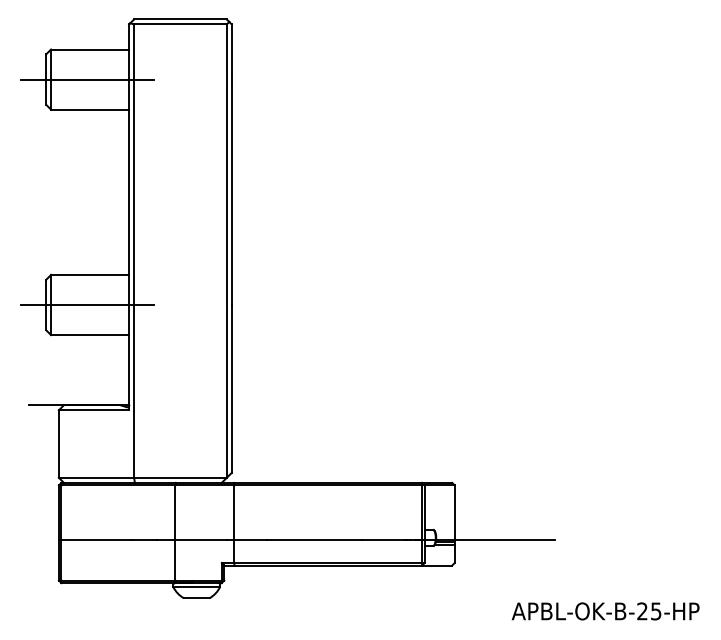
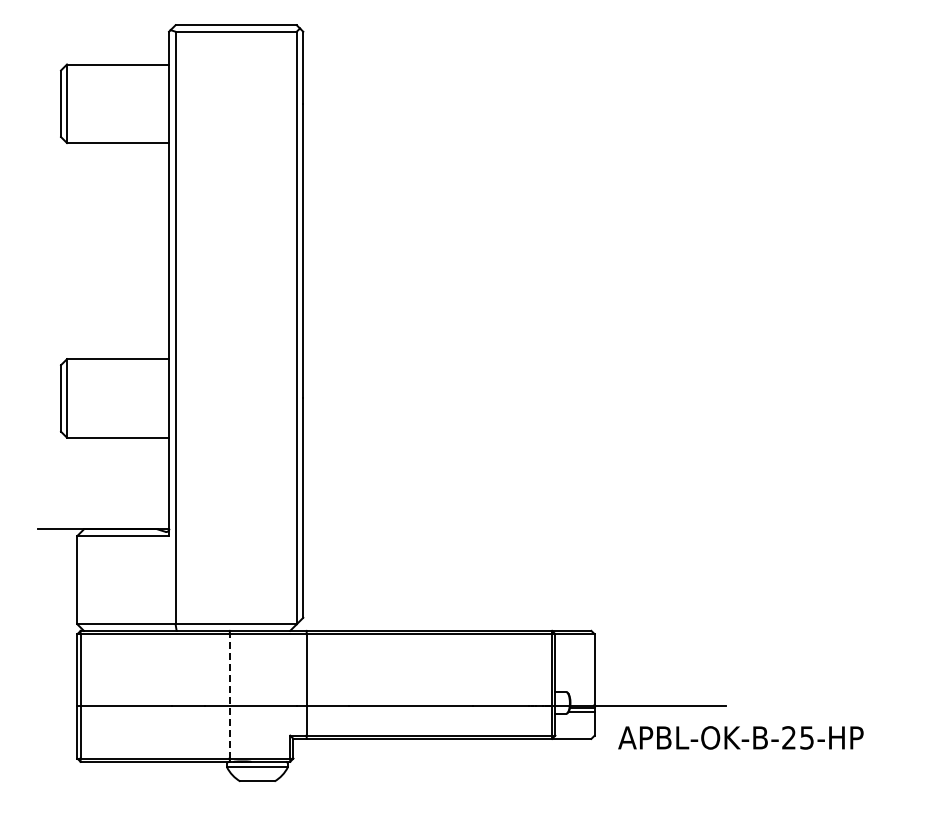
line: (87, 79) -> (114, 103), removed
line: (87, 305) -> (114, 398), removed
line: (175, 532) -> (229, 695), solid -> dashed
text: (605, 611) -> (740, 737), moved

